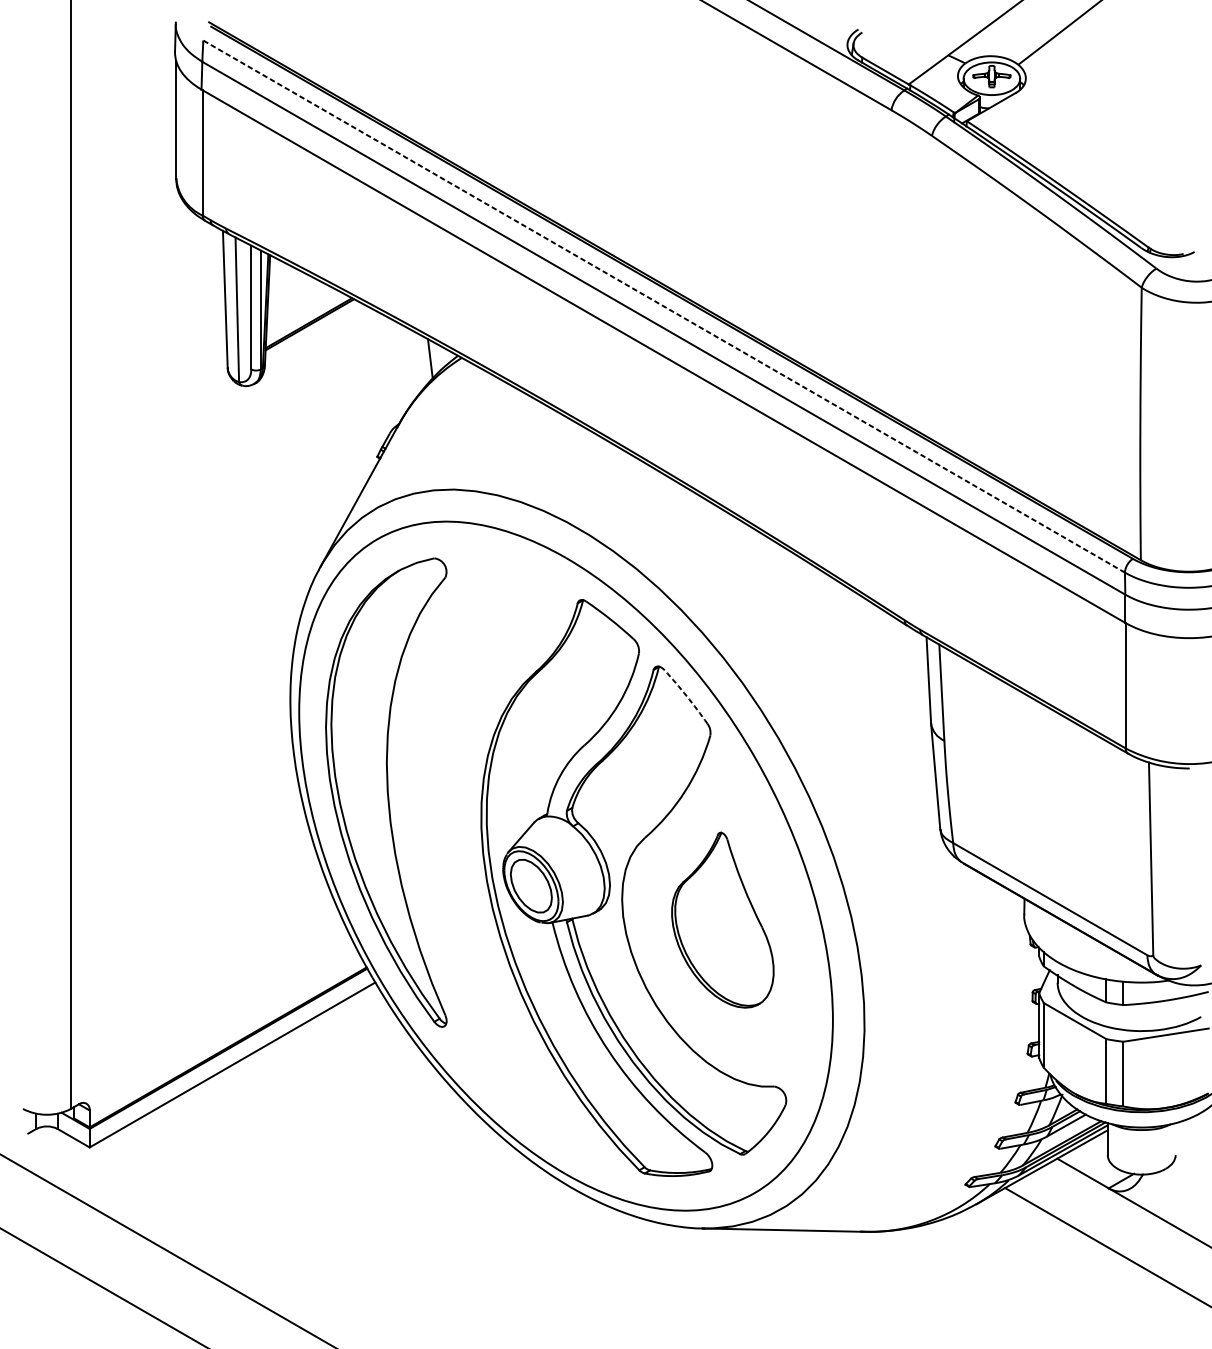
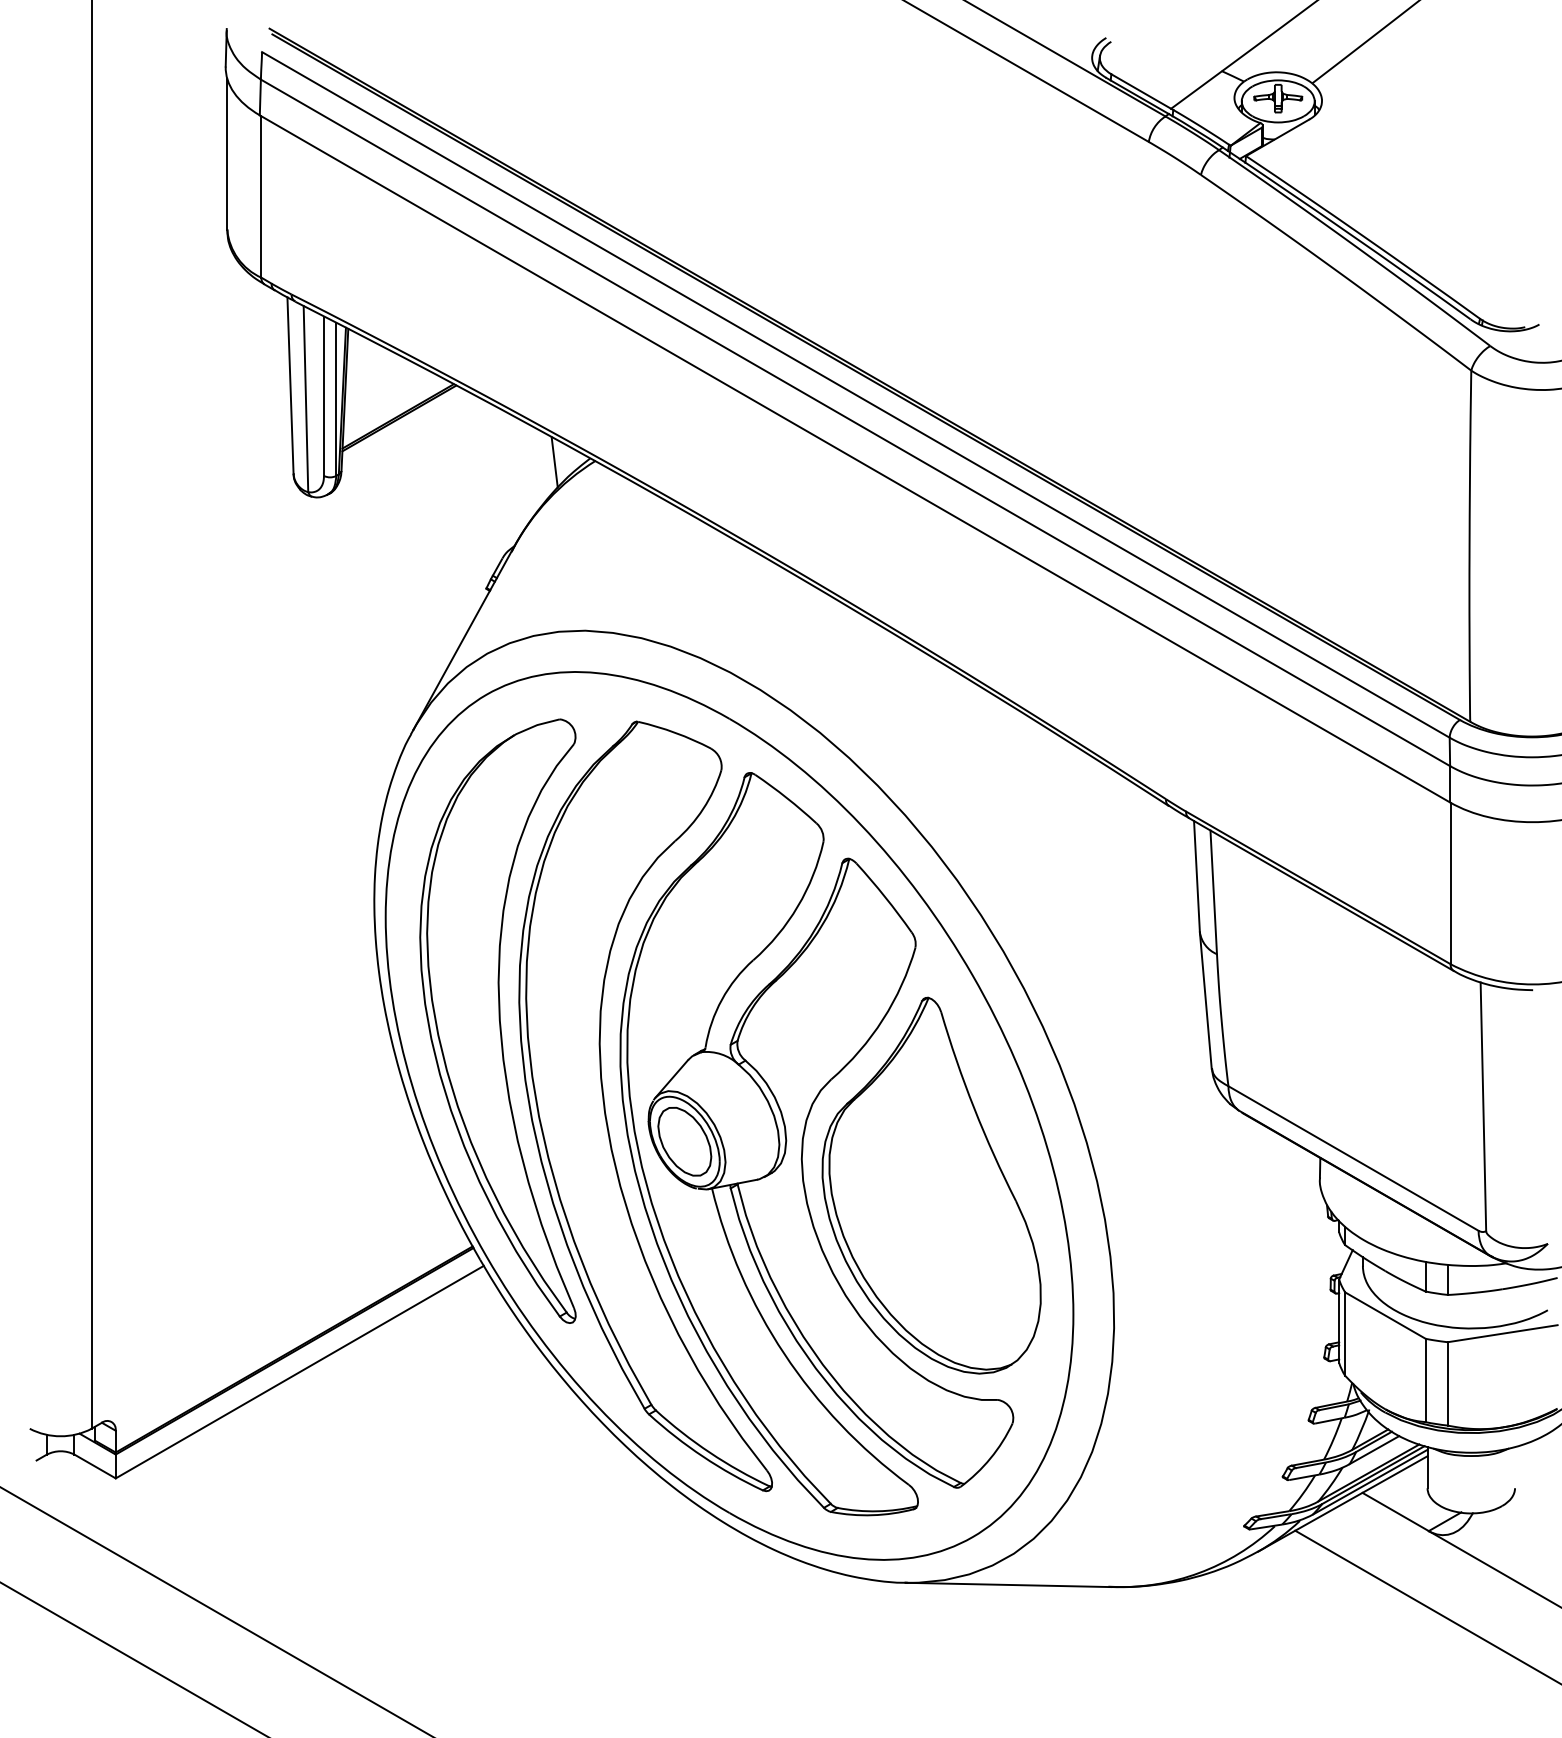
line: (663, 306) -> (855, 394), dashed -> solid
arc: (687, 696) -> (885, 897), dashed -> solid
part: (470, 864) -> (606, 1113), added
part: (722, 920) -> (931, 1185), size x1.67

